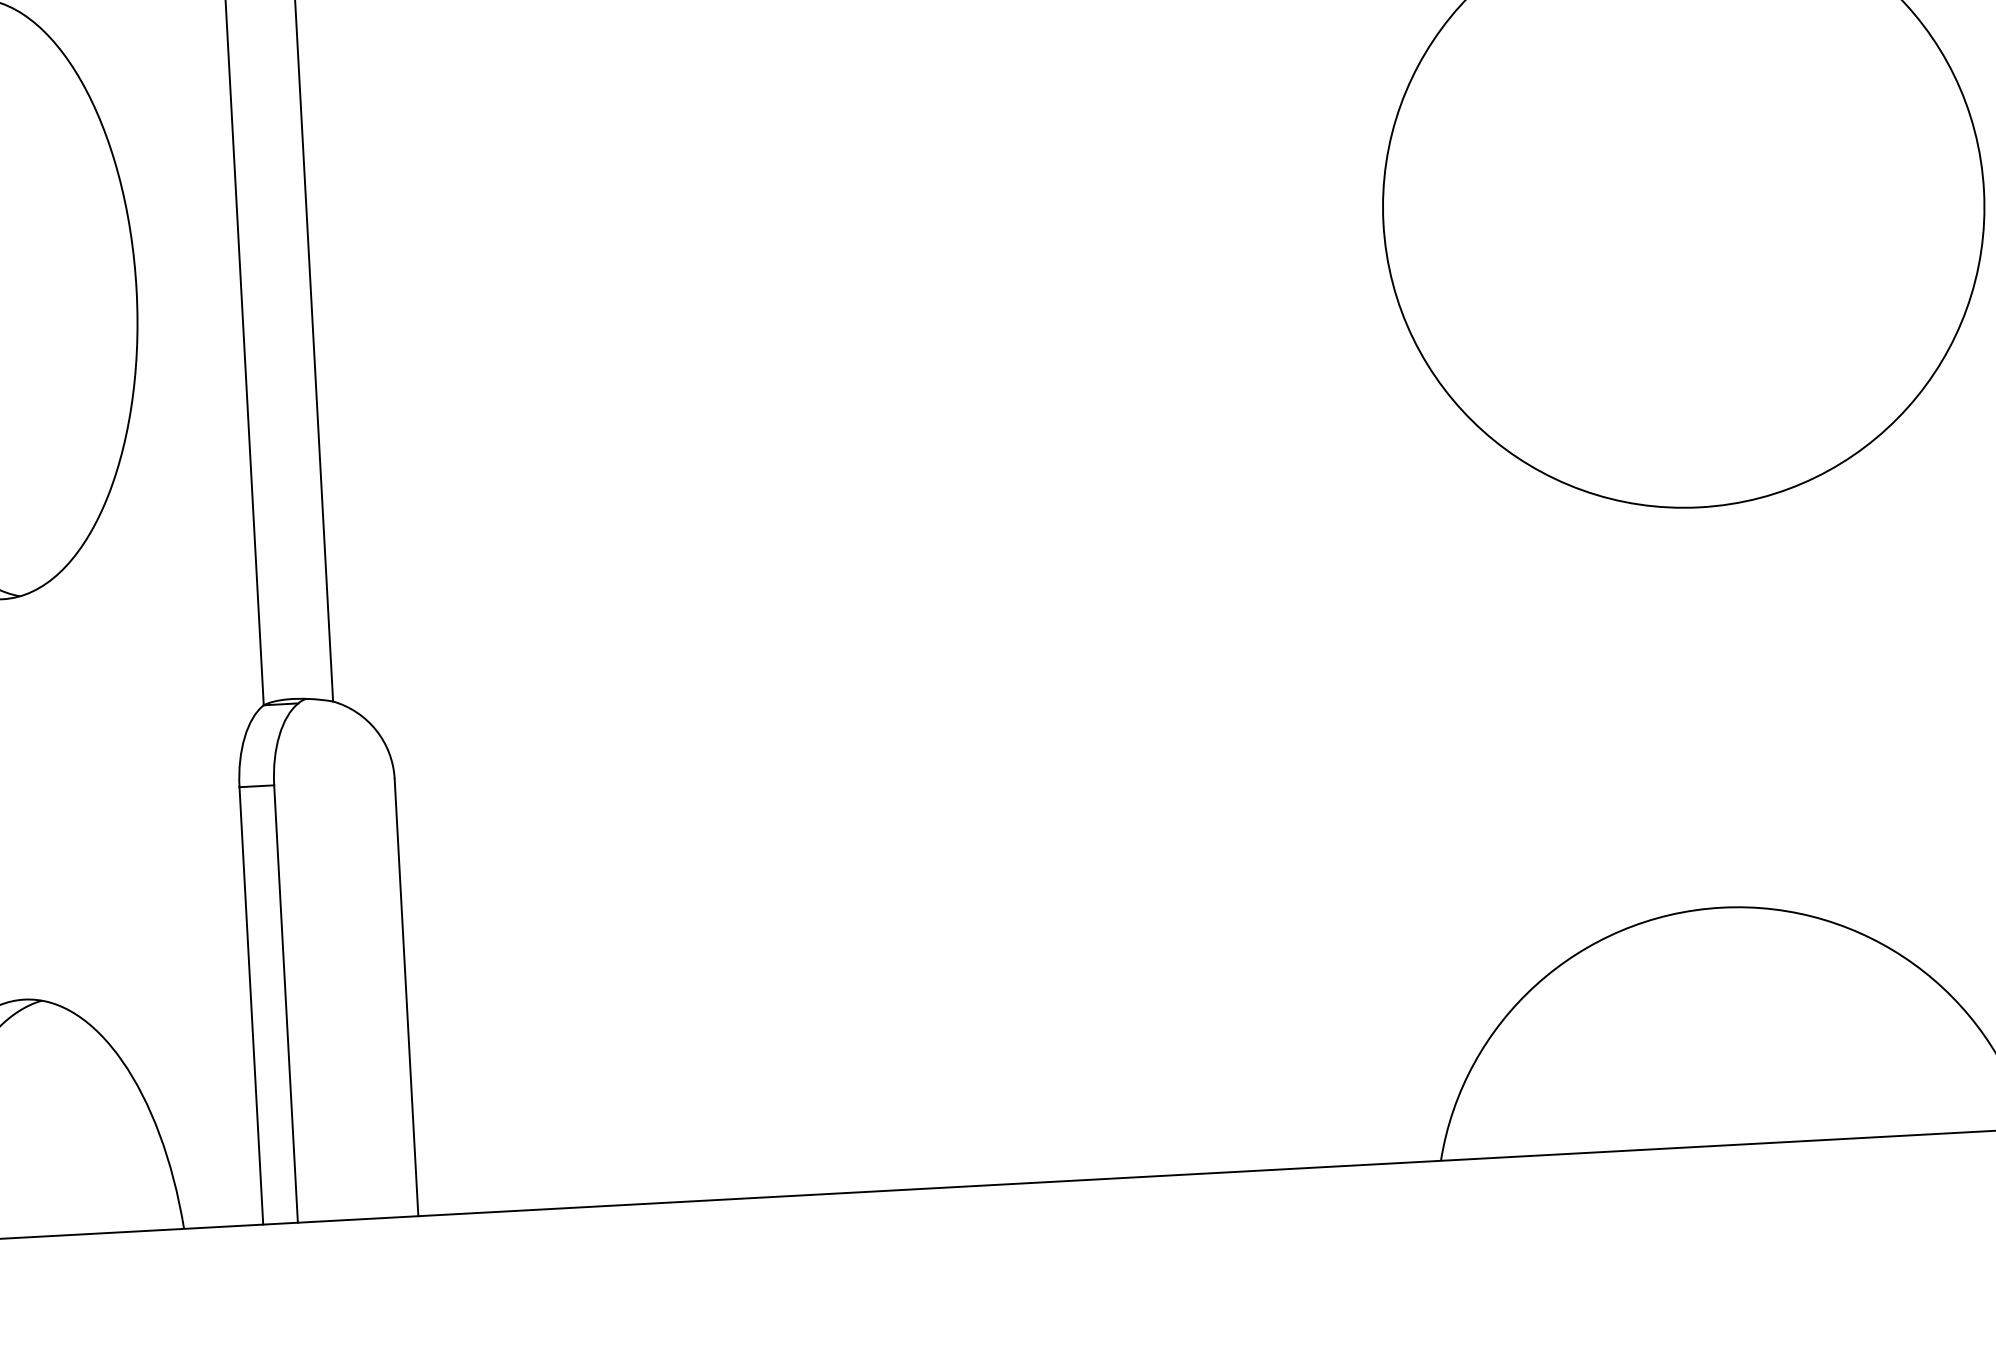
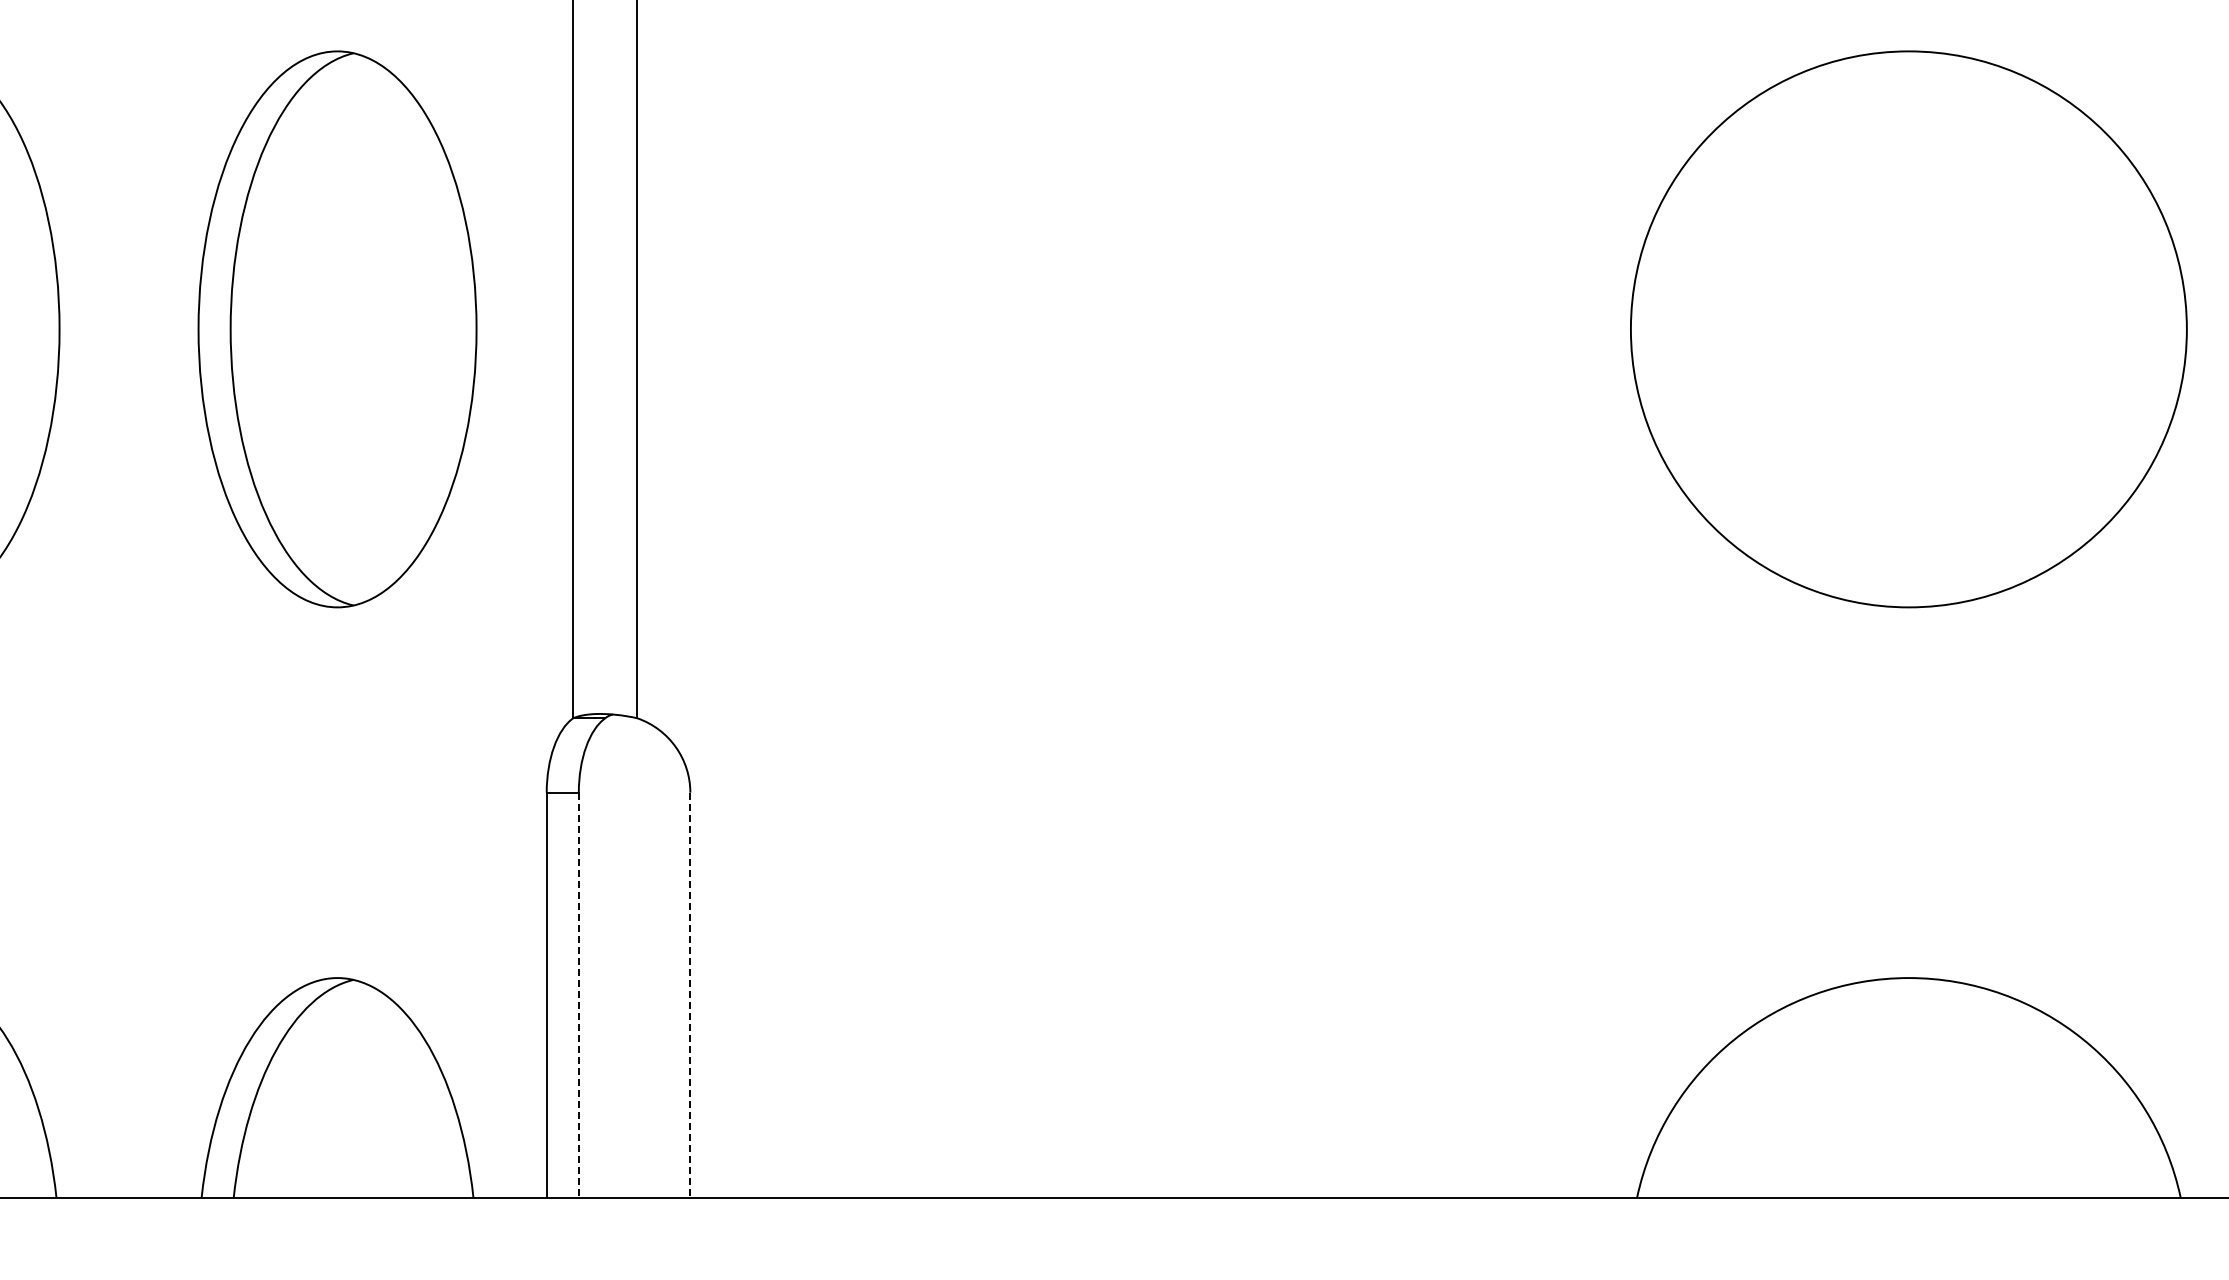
line: (406, 997) -> (690, 995), solid -> dashed
line: (285, 1004) -> (578, 995), solid -> dashed

